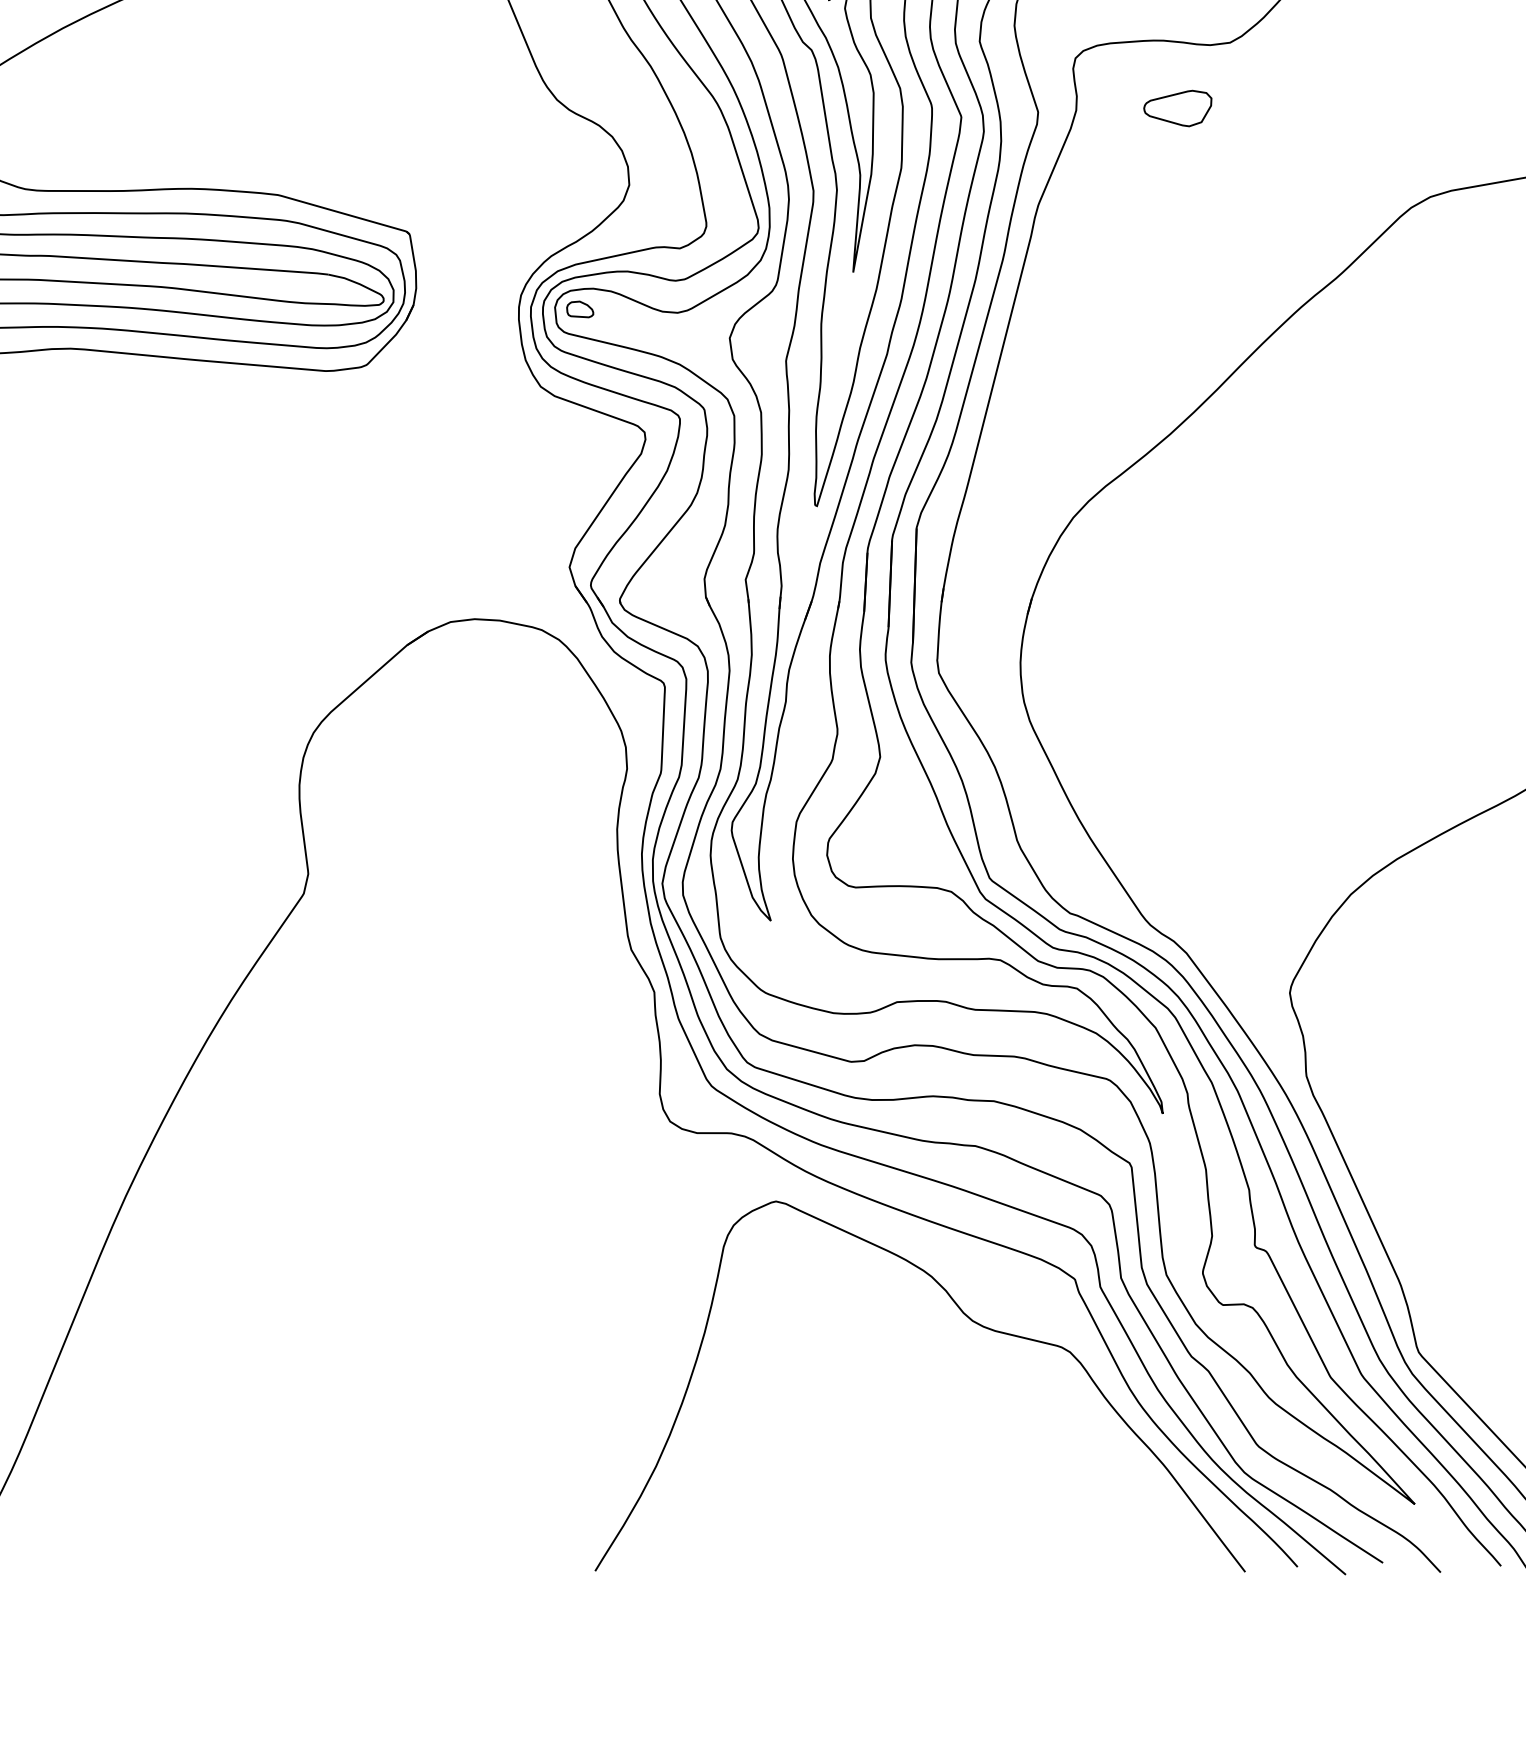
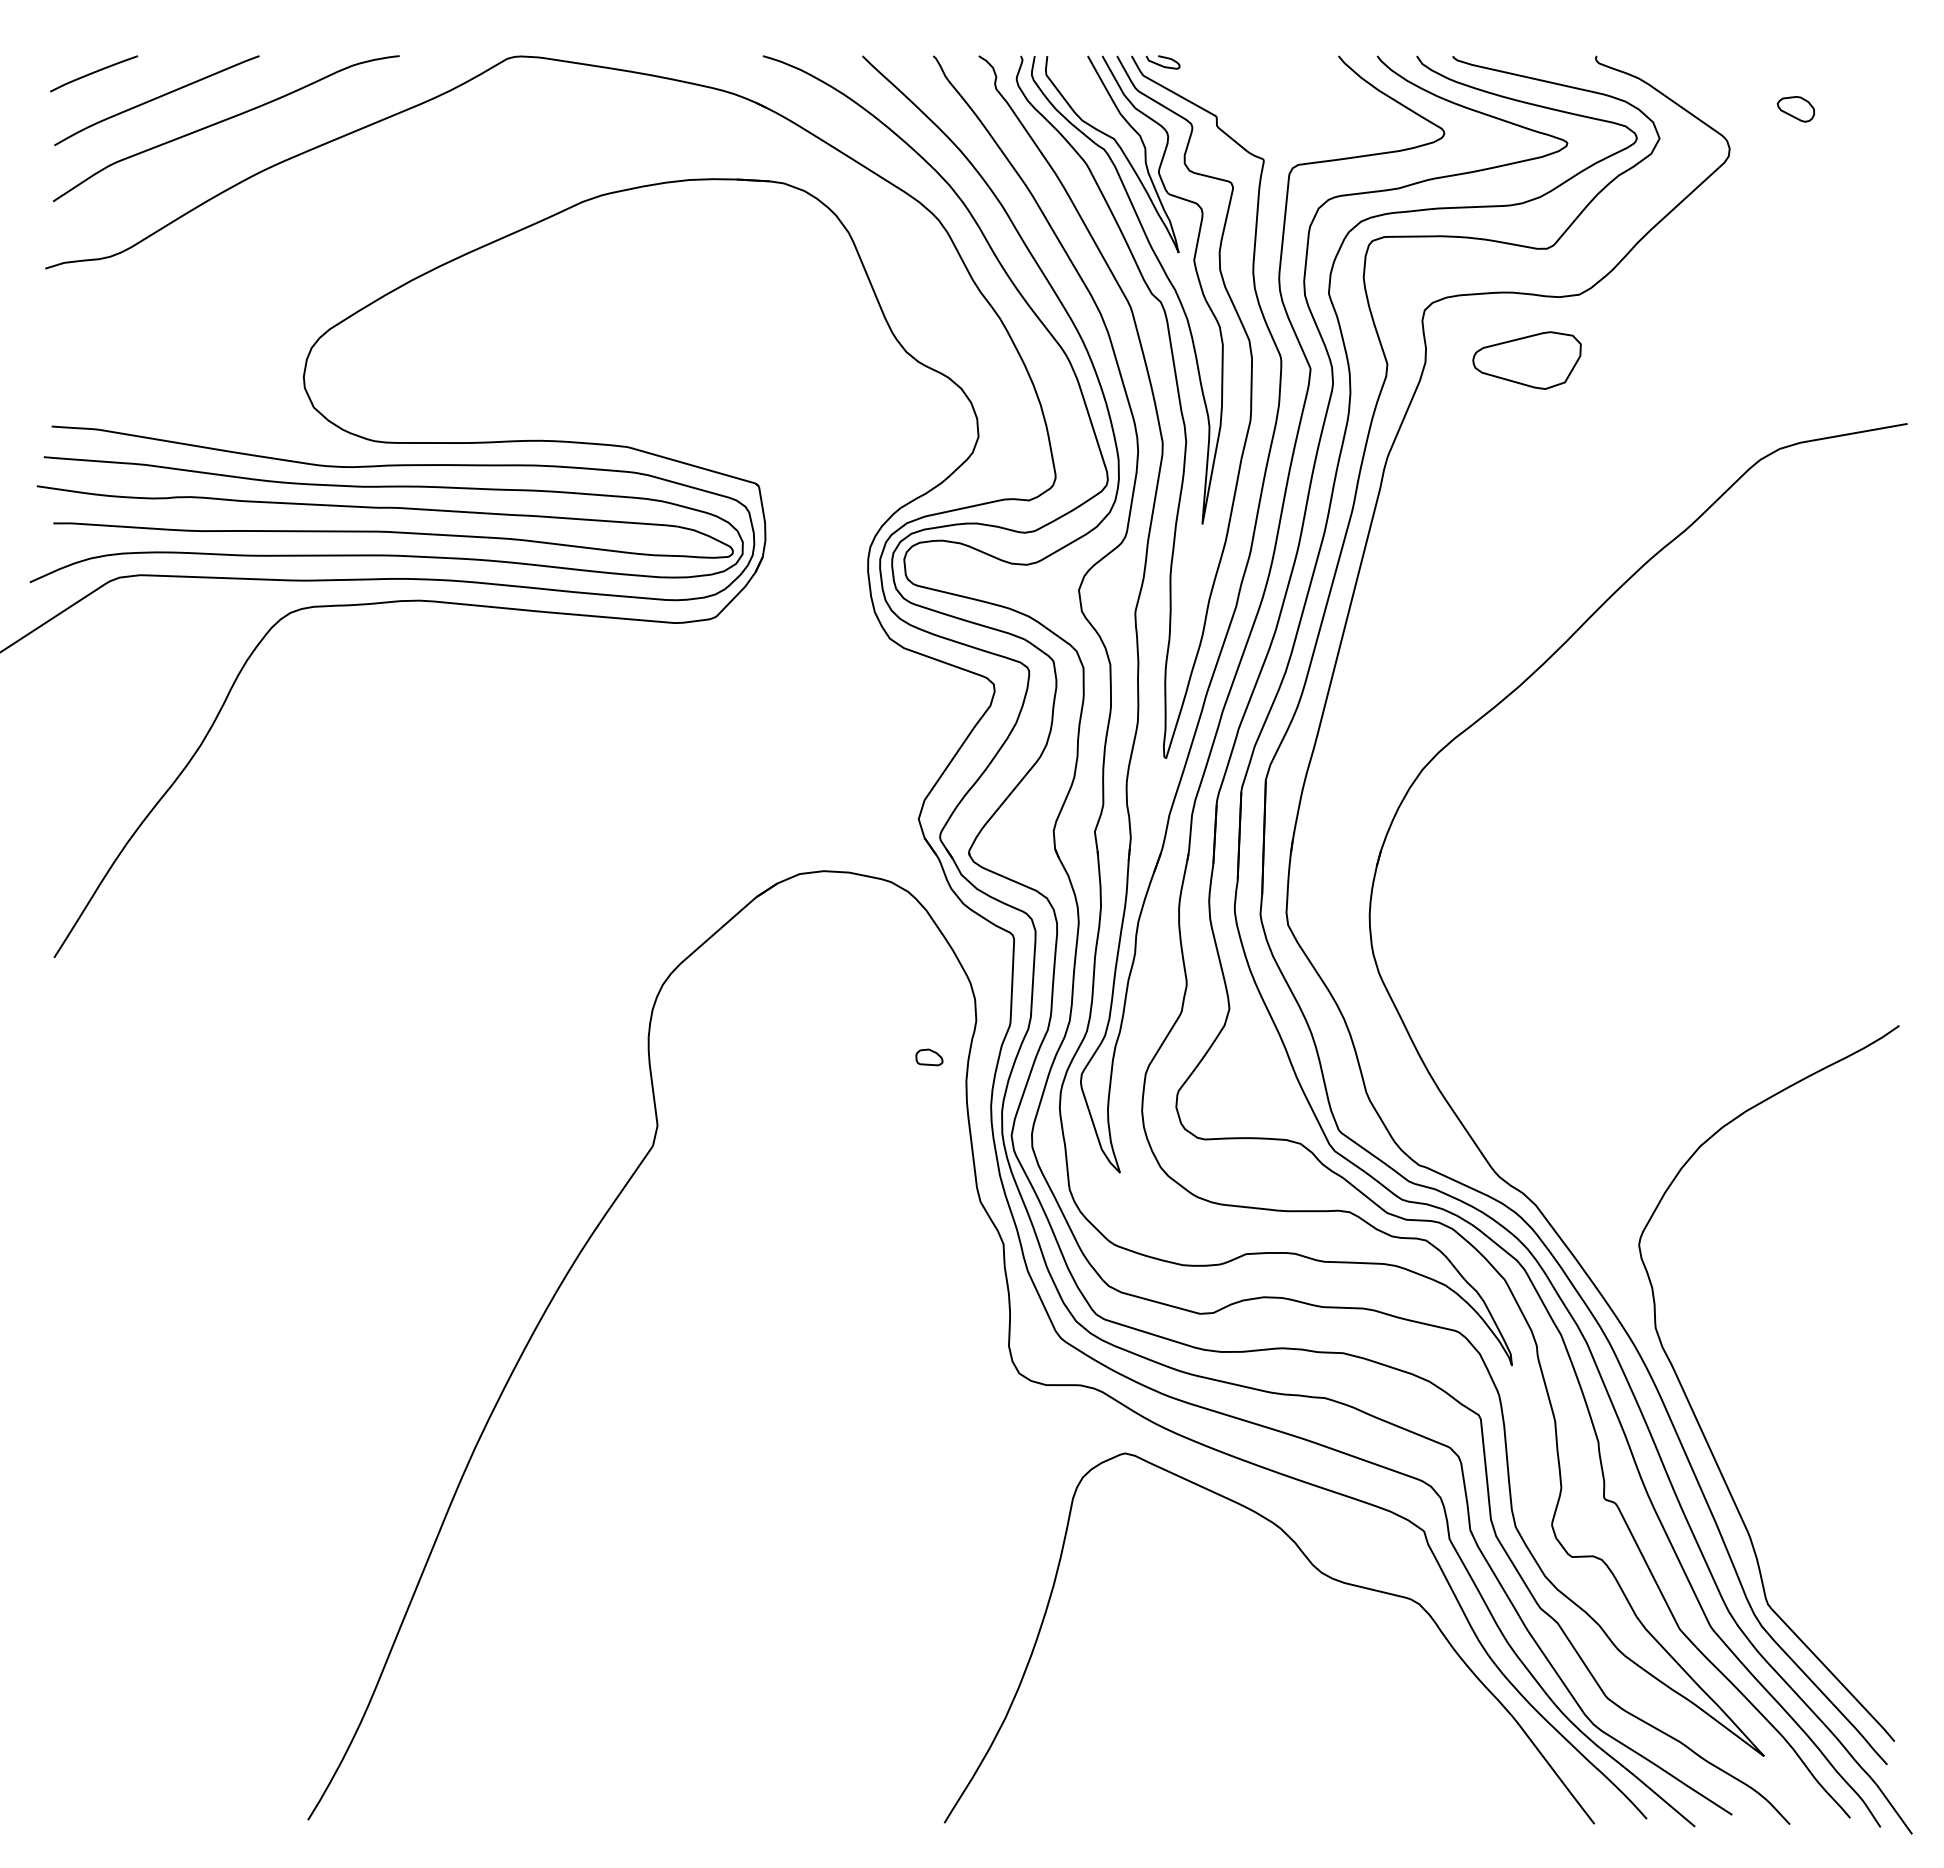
part: (1177, 108) -> (1526, 360), size x1.6
part: (580, 309) -> (929, 1057), moved

